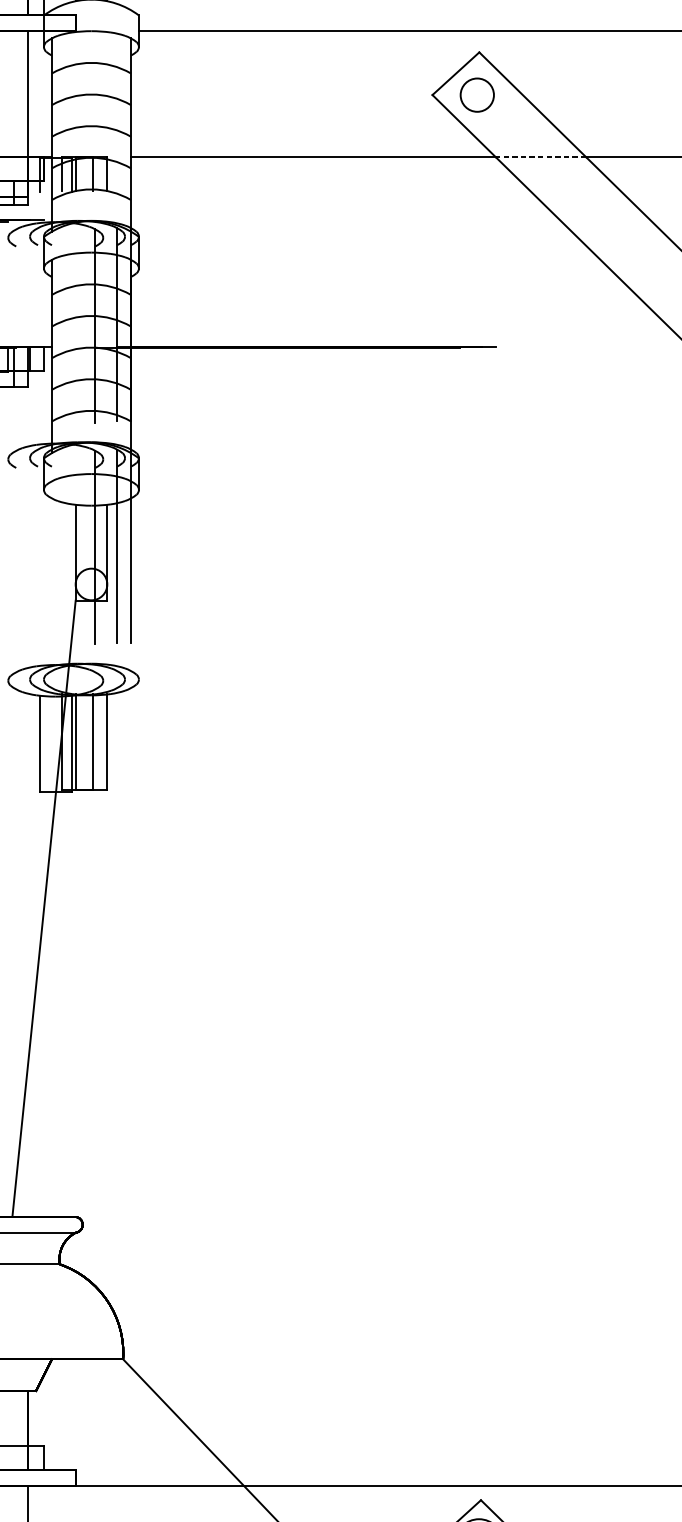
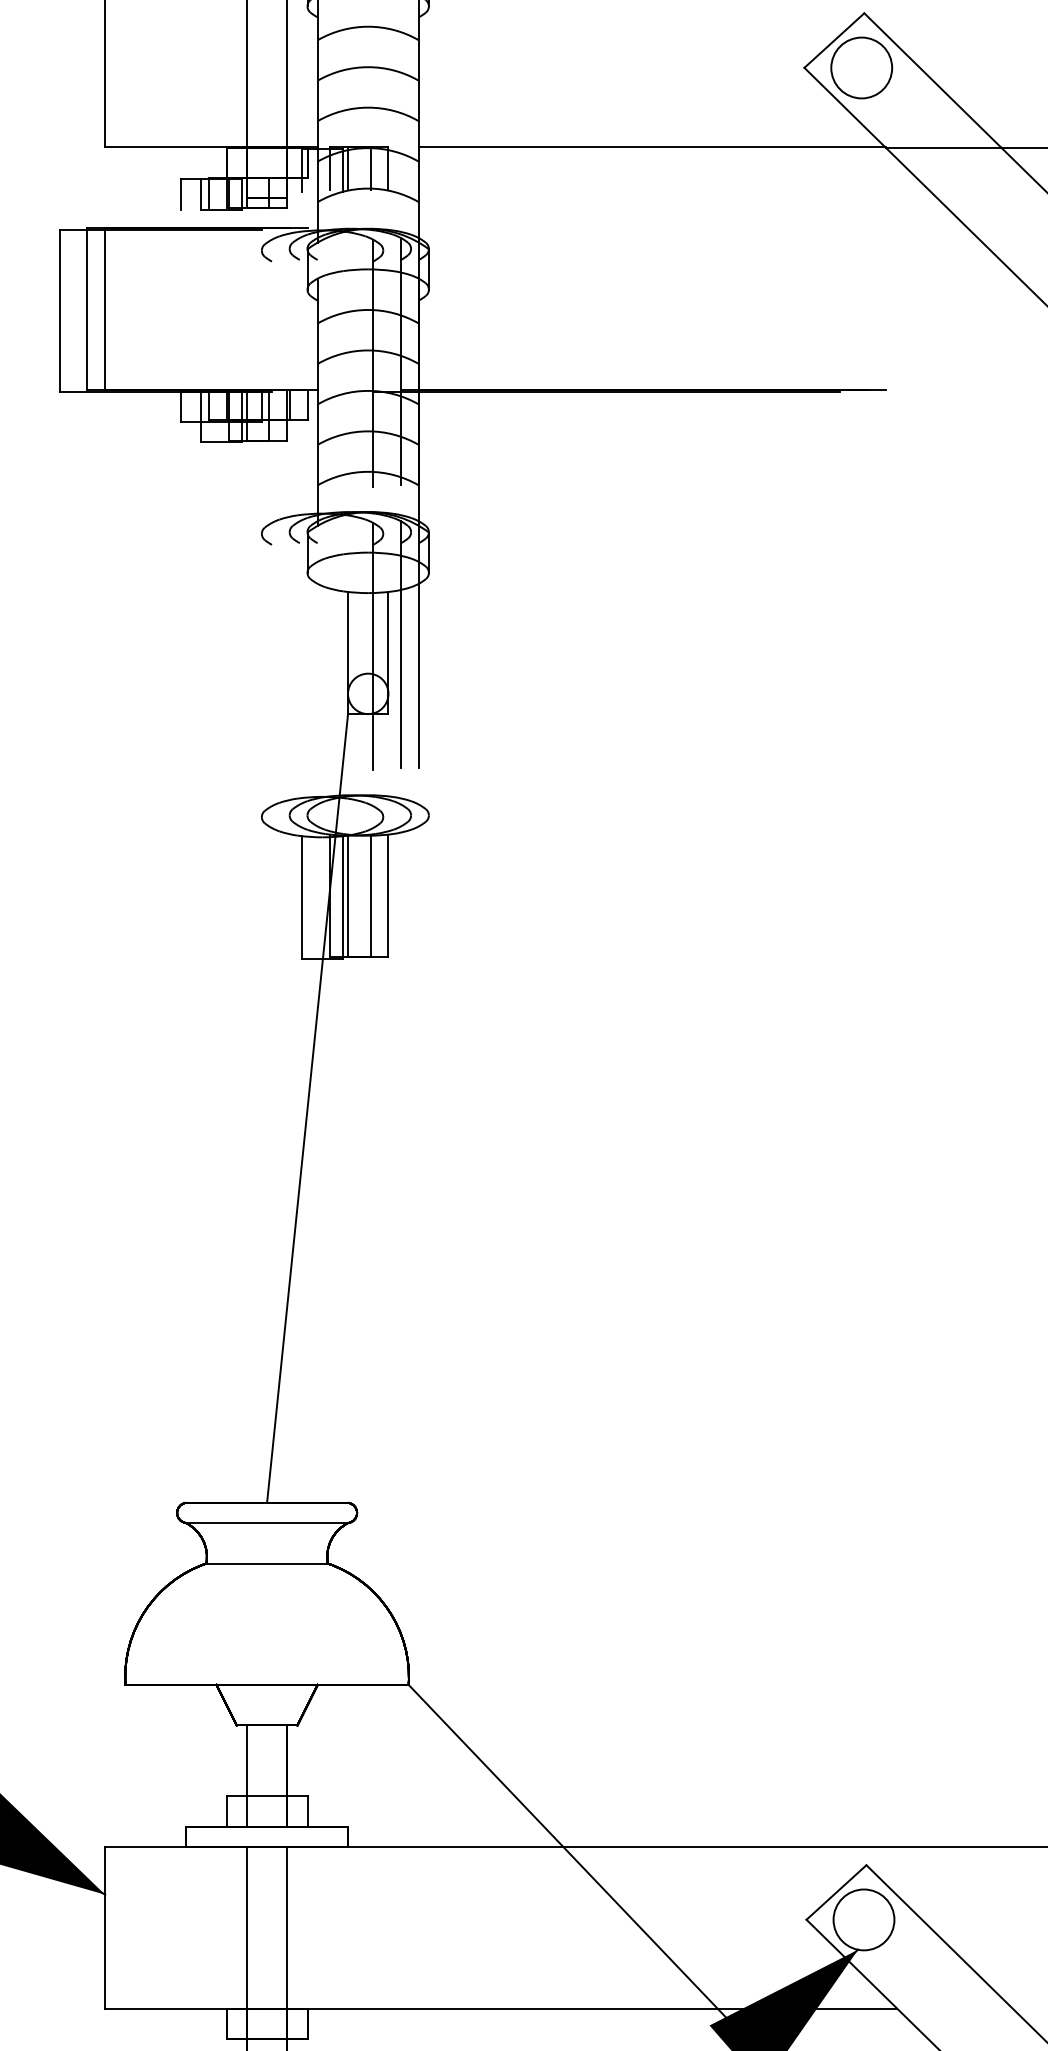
circle: (477, 94) -> (861, 67), size x1.43
line: (541, 157) -> (943, 147), dashed -> solid

